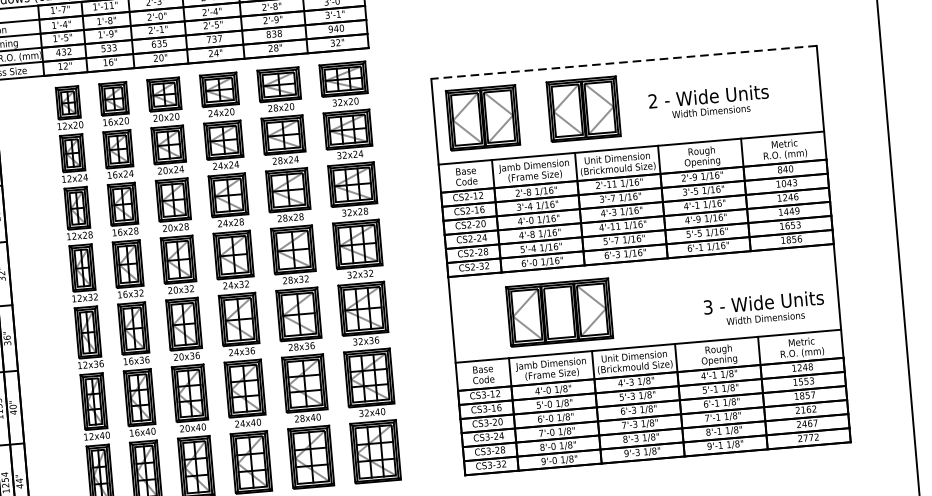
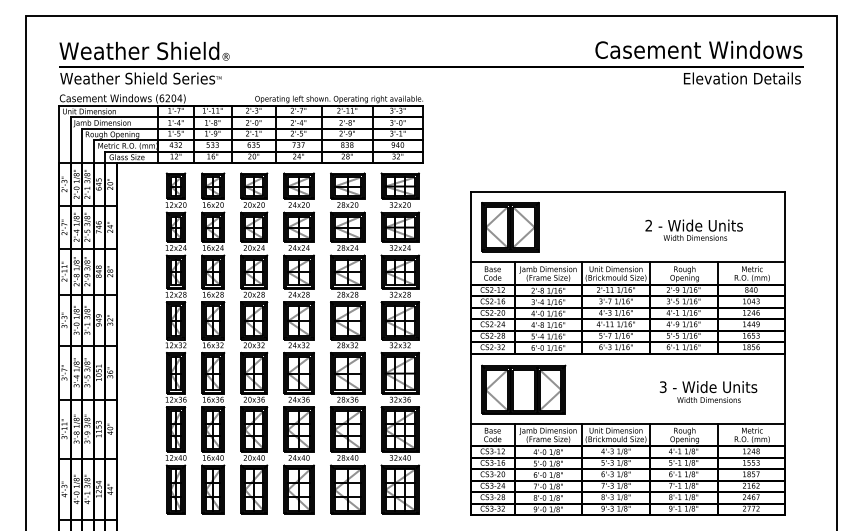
line: (624, 62) -> (628, 192), dashed -> solid
part: (583, 109) -> (592, 227), removed
text: (764, 307) -> (708, 391), moved
part: (559, 311) -> (523, 389), moved

